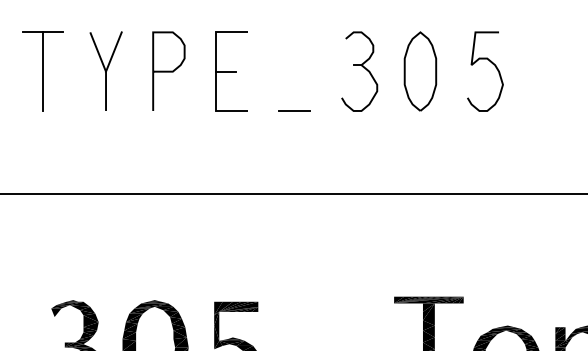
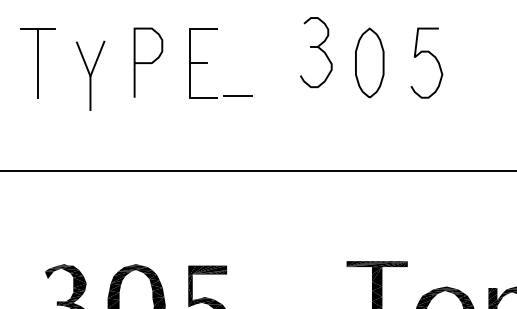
part: (105, 70) -> (90, 75), moved
part: (359, 71) -> (316, 52), moved
line: (294, 110) -> (237, 95), moved

